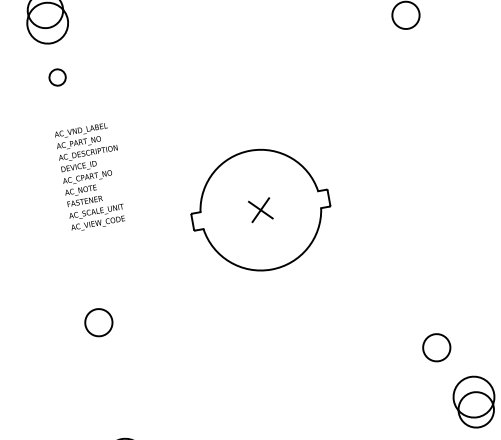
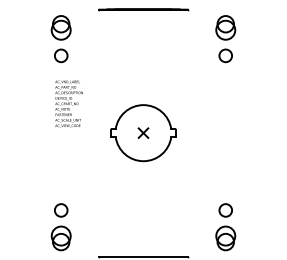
circle: (57, 76) -> (61, 55), size x1.67
circle: (99, 322) -> (61, 210), moved
circle: (436, 347) -> (225, 210), moved

